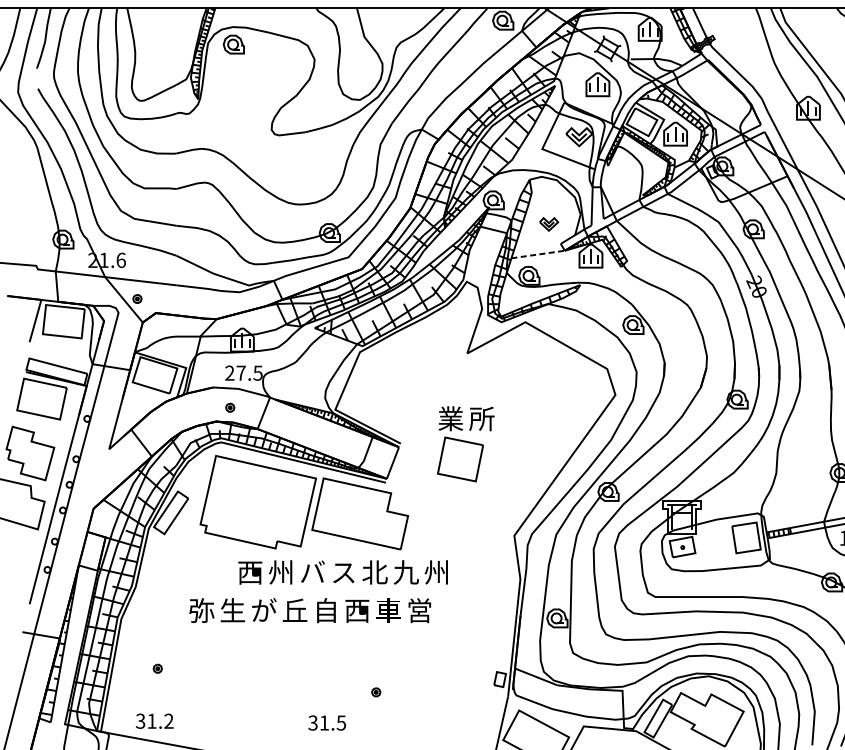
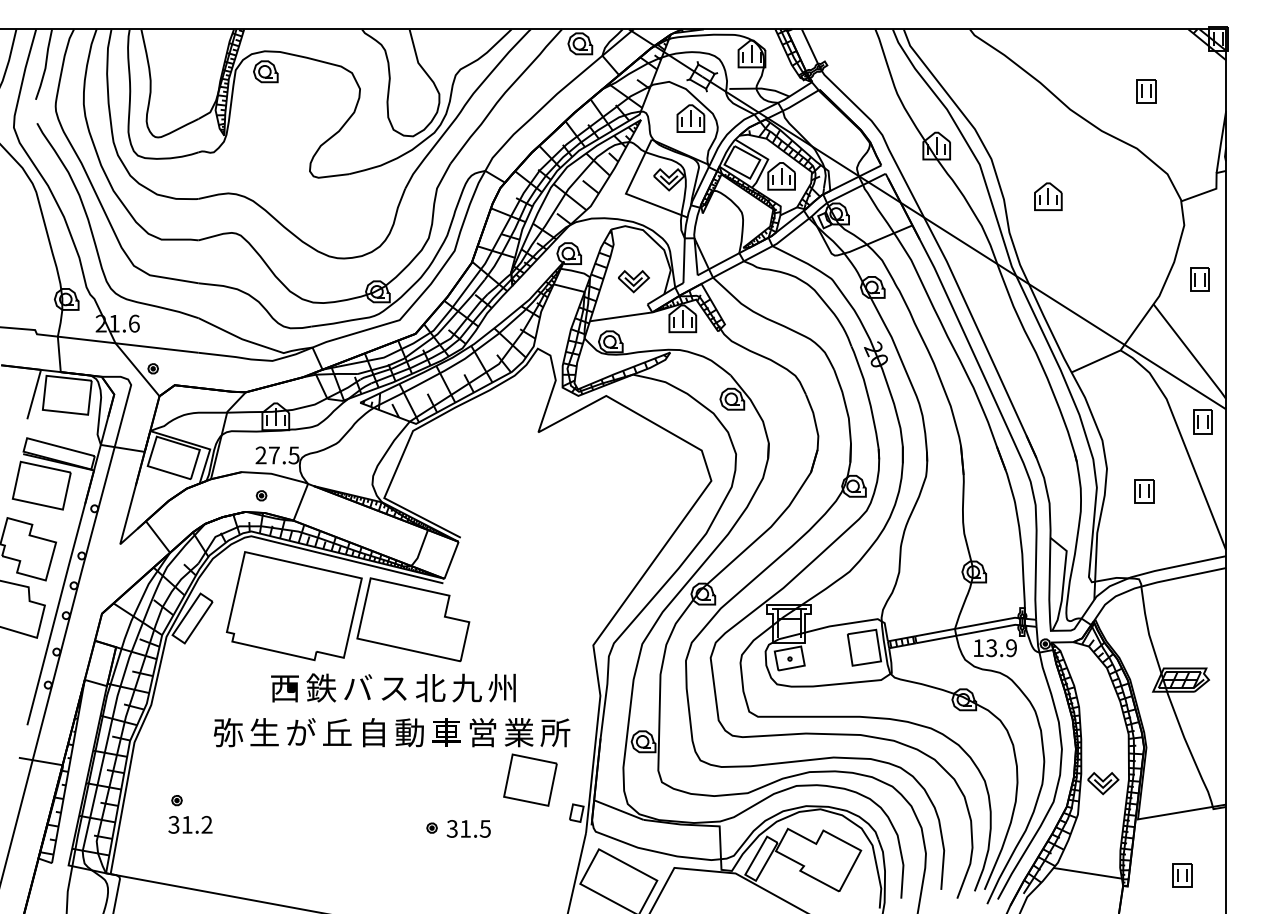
part: (548, 224) -> (633, 281), size x1.43
line: (538, 254) -> (621, 316), dashed -> solid
part: (465, 444) -> (536, 762), moved
text: (281, 571) -> (321, 687), 州 -> 鉄
text: (356, 610) -> (409, 732), 西 -> 動
text: (154, 720) -> (190, 824), moved
text: (326, 722) -> (468, 828), moved

